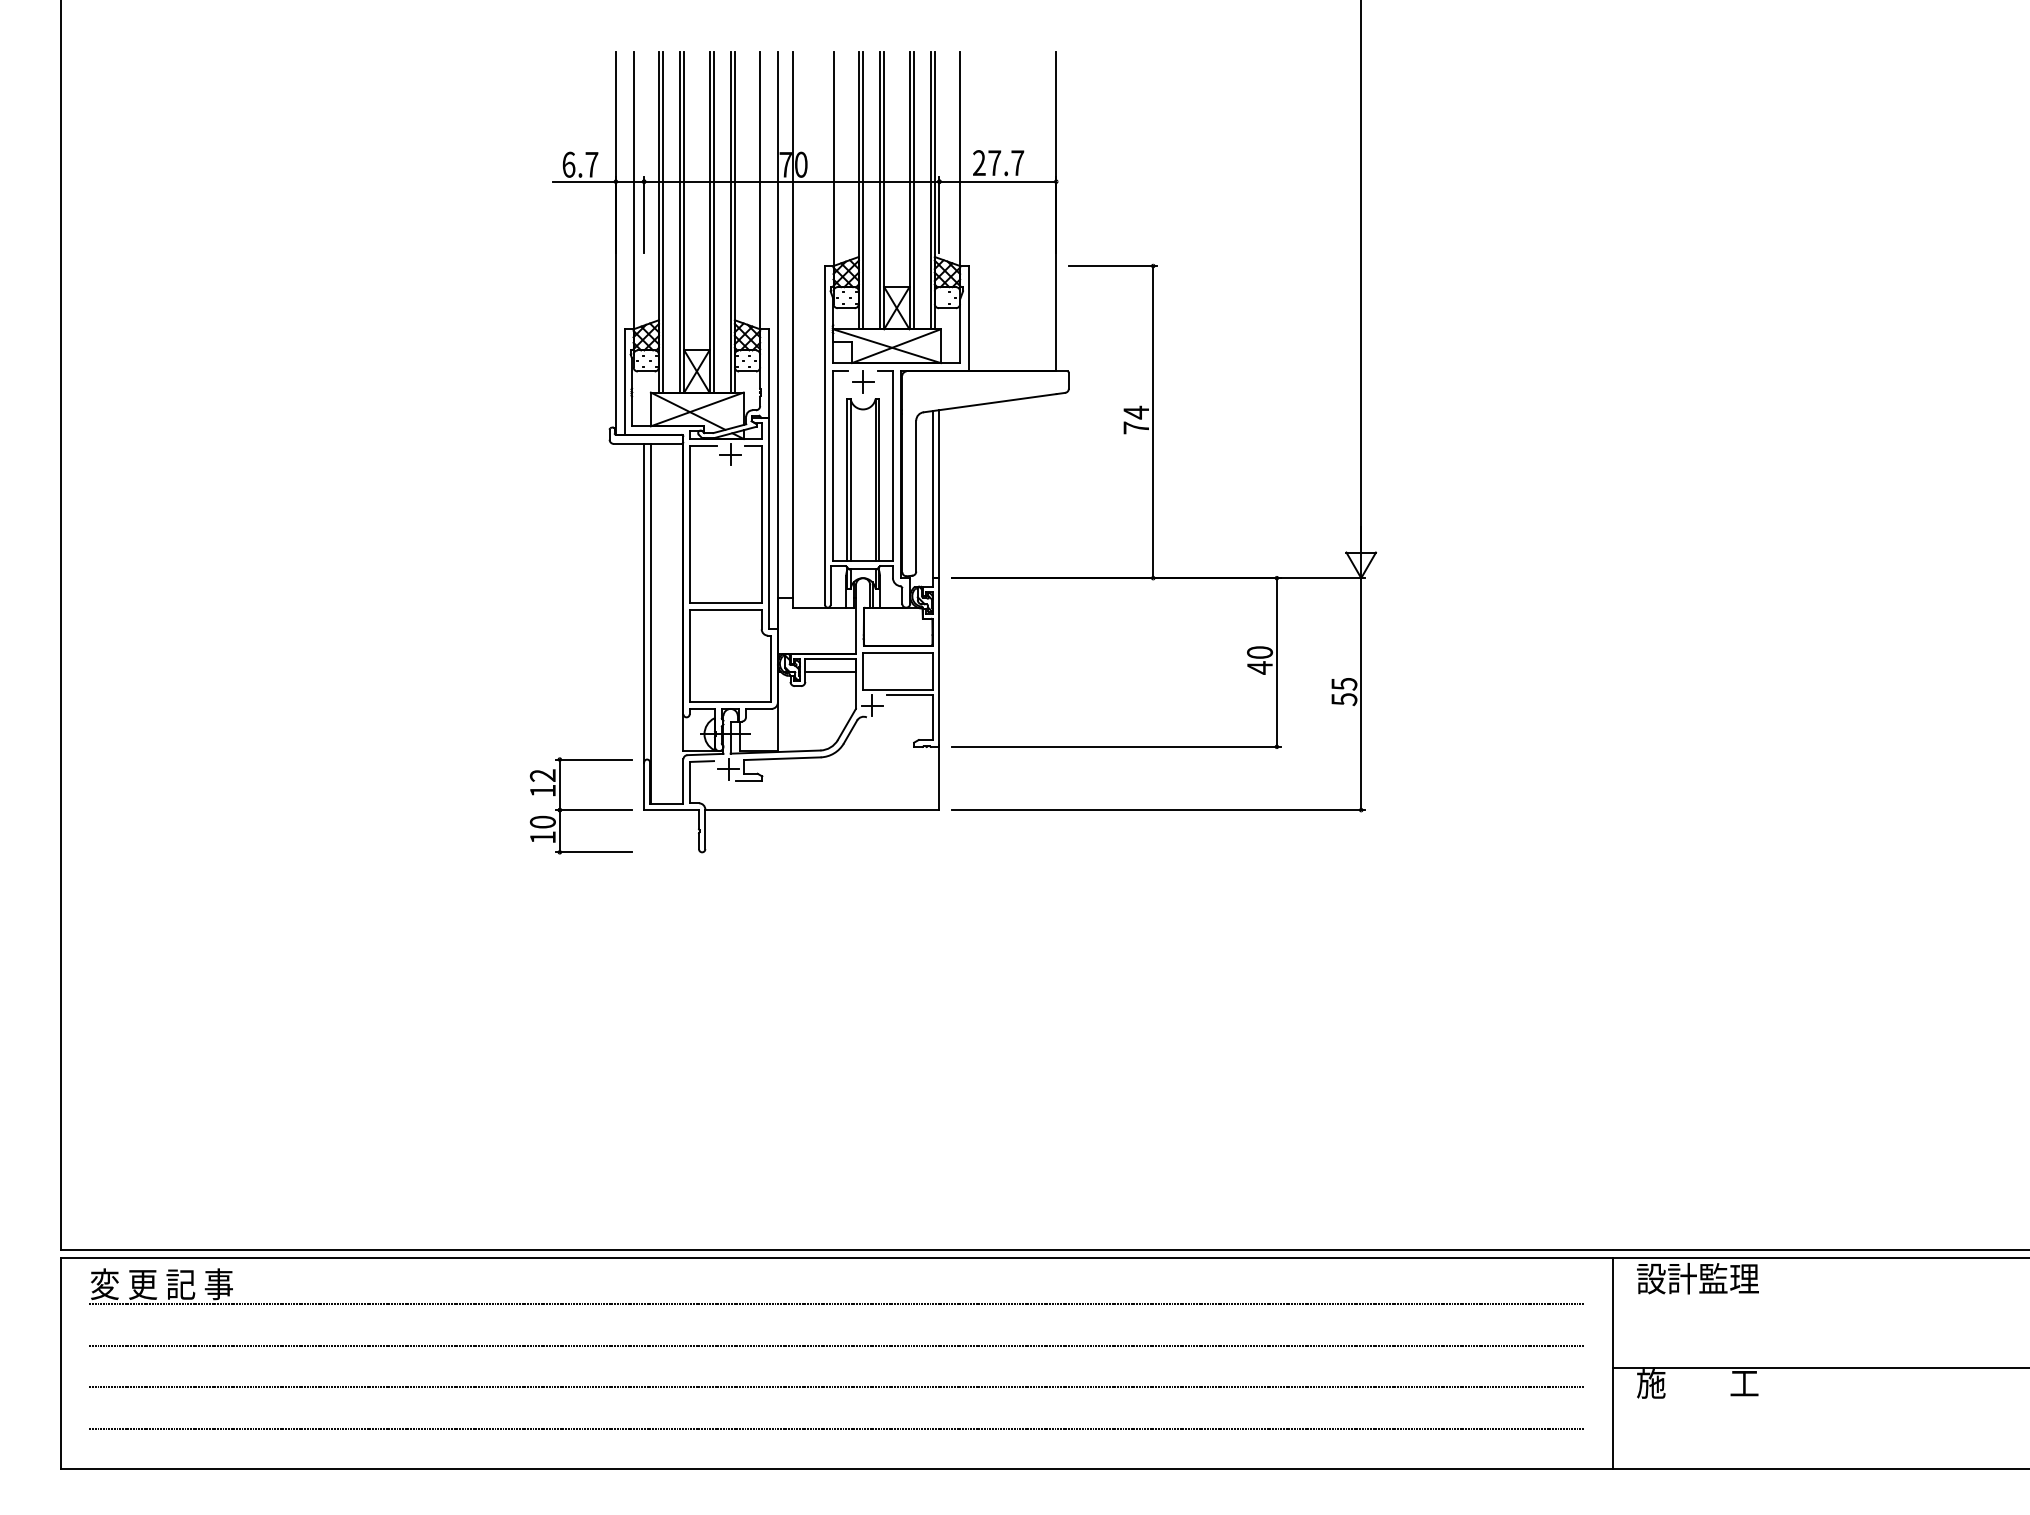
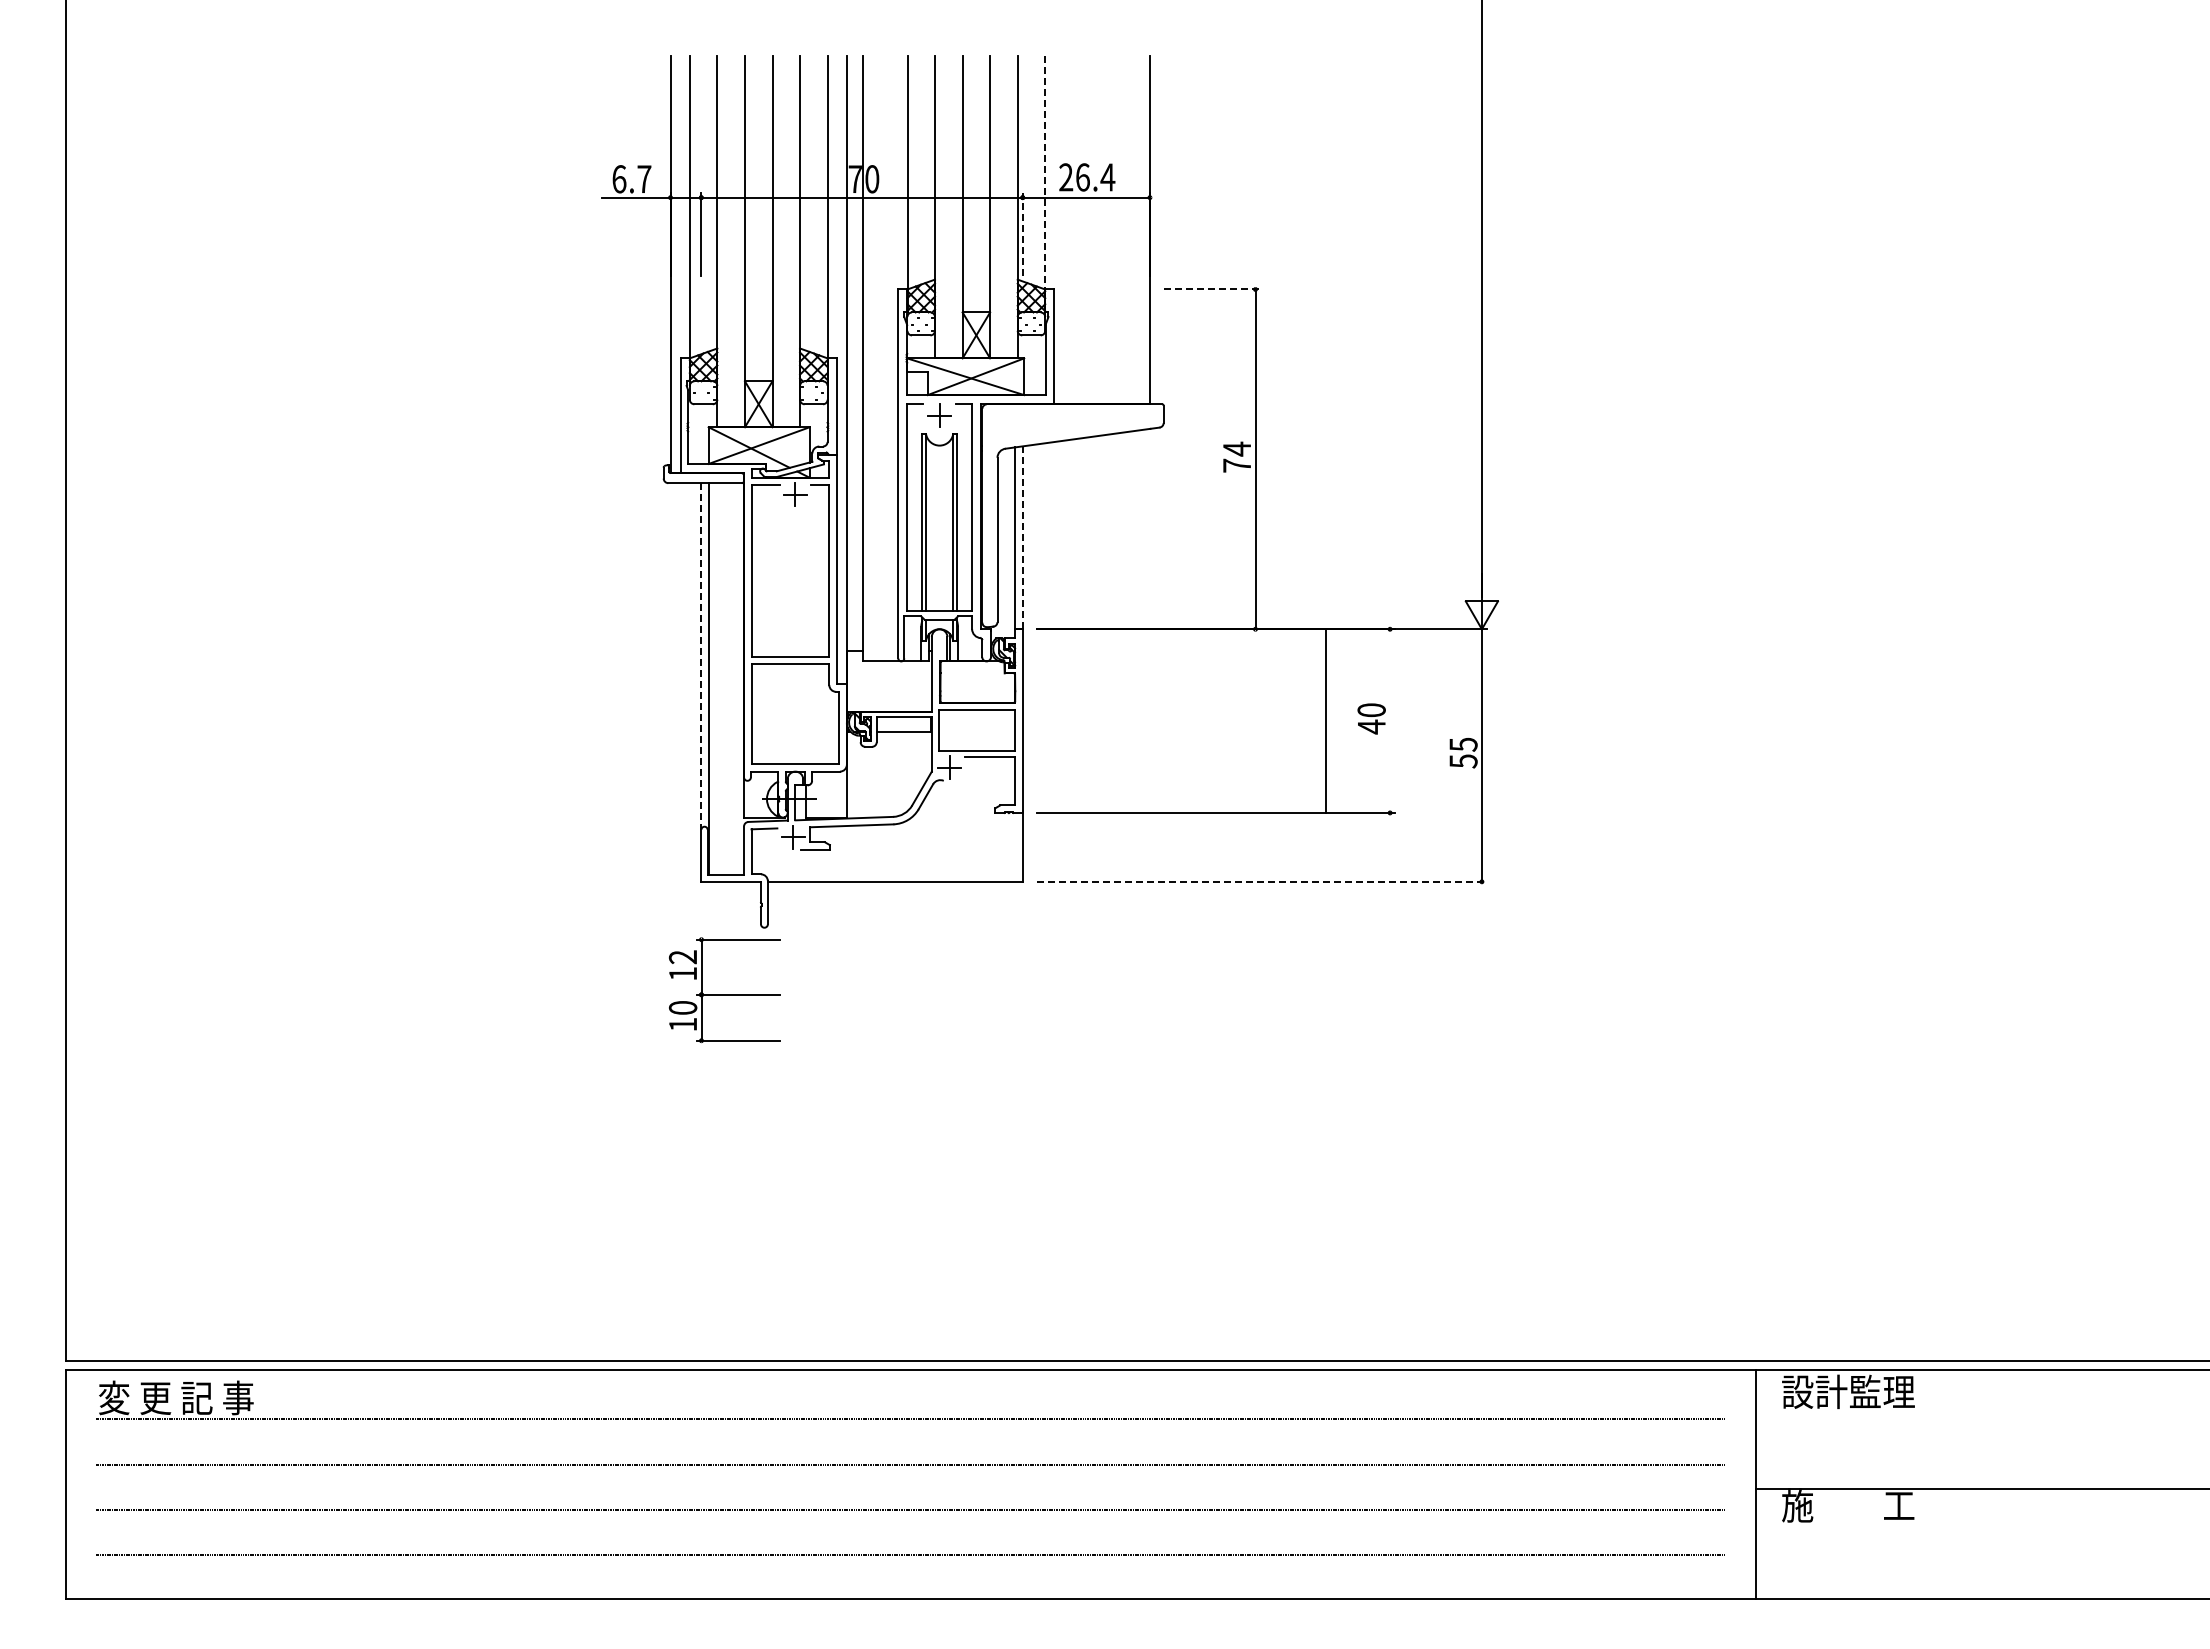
line: (960, 160) -> (1045, 174), solid -> dashed
text: (1006, 163) -> (1095, 177), 27.7 -> 26.4
line: (862, 190) -> (939, 207), removed
line: (880, 190) -> (958, 207), removed
line: (913, 190) -> (994, 207), removed
line: (930, 190) -> (1013, 207), removed
line: (939, 214) -> (1022, 233), solid -> dashed
line: (662, 221) -> (721, 241), removed
line: (680, 221) -> (740, 241), removed
line: (714, 221) -> (777, 241), removed
line: (730, 221) -> (795, 241), removed
line: (1113, 266) -> (1212, 289), solid -> dashed
line: (939, 494) -> (1022, 538), solid -> dashed
line: (644, 604) -> (701, 657), solid -> dashed
line: (1277, 661) -> (1326, 720), moved
part: (580, 806) -> (724, 990), moved
line: (1158, 809) -> (1261, 881), solid -> dashed

